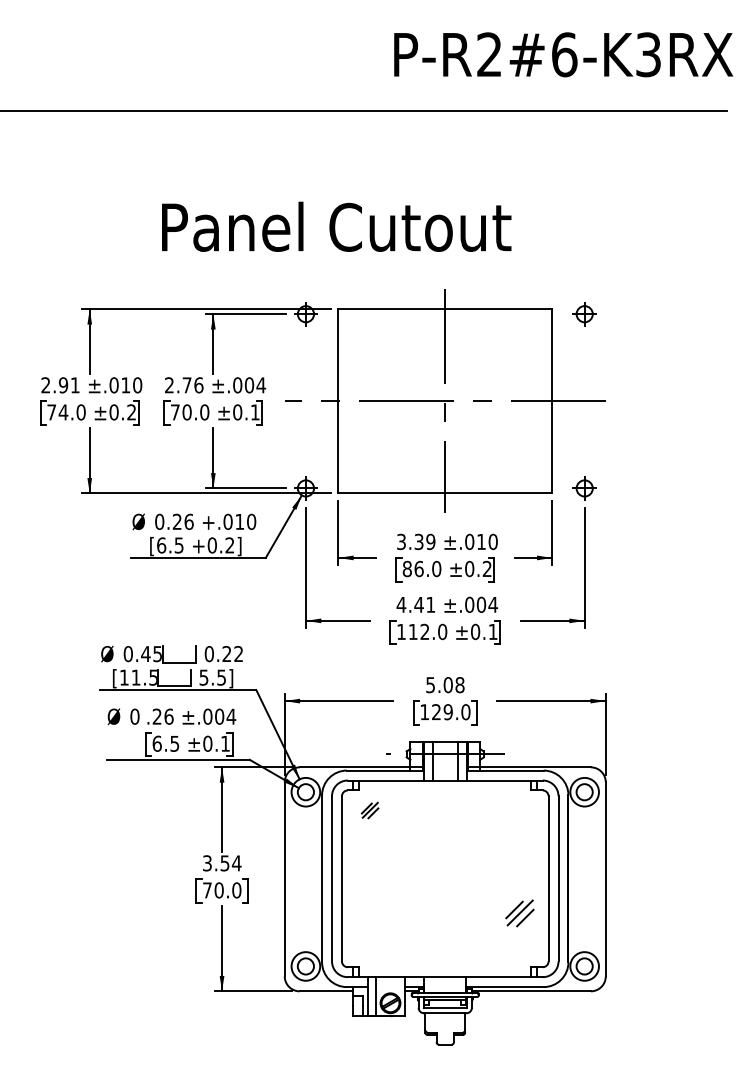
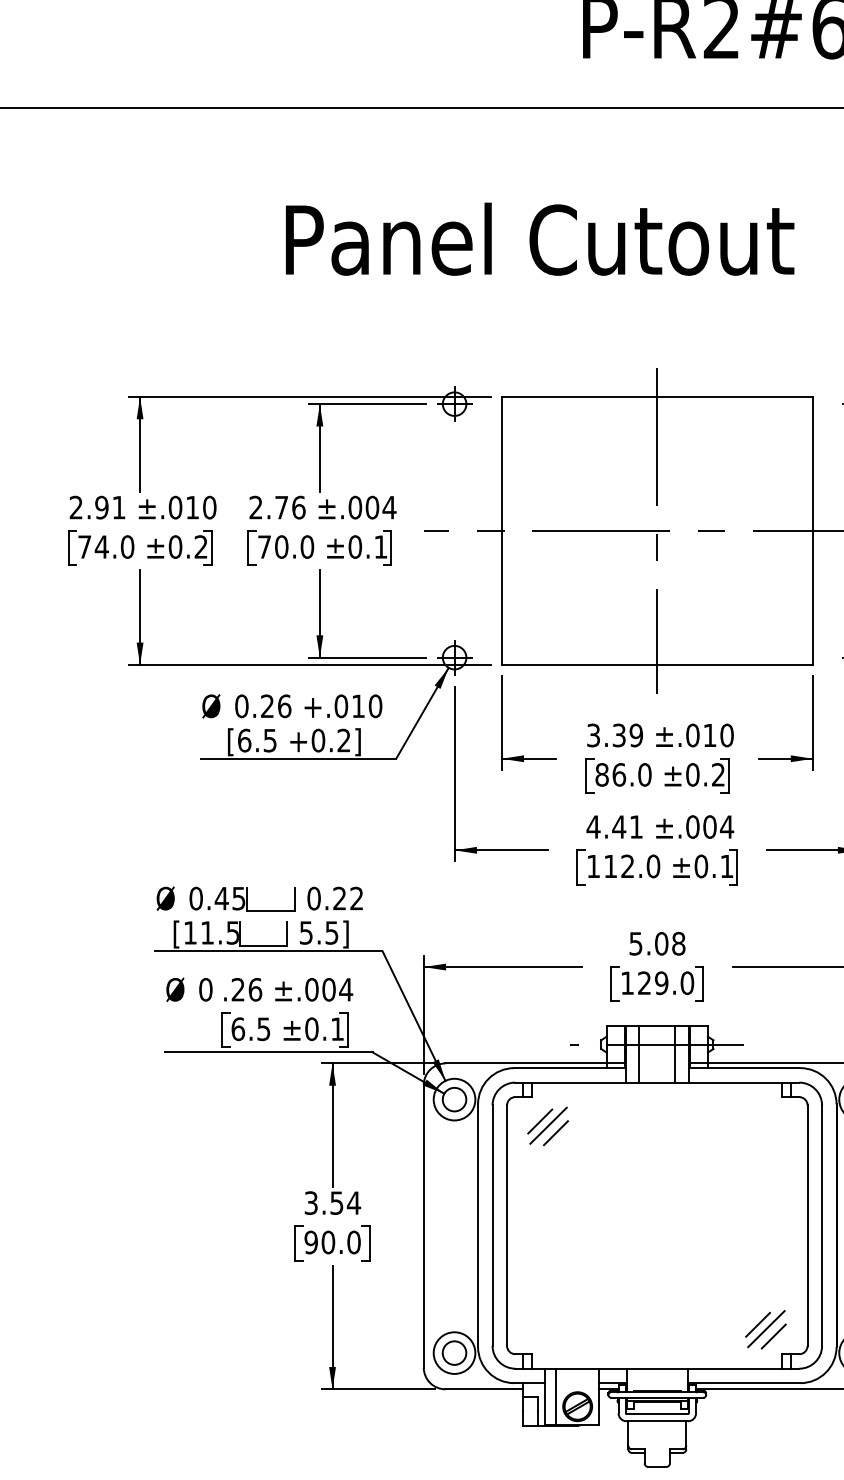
text: (336, 226) -> (539, 238), moved
part: (369, 810) -> (547, 1126), size x1.67
text: (206, 890) -> (309, 1242), 70.0 -> 90.0
part: (519, 913) -> (765, 1329), moved

